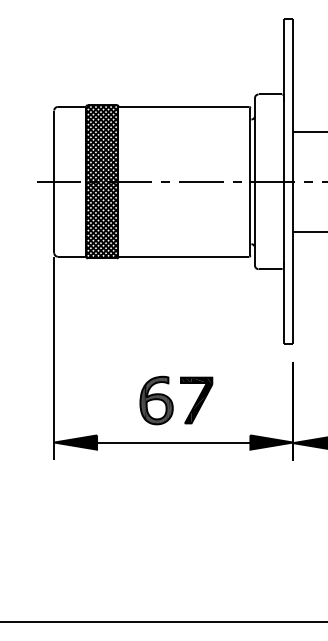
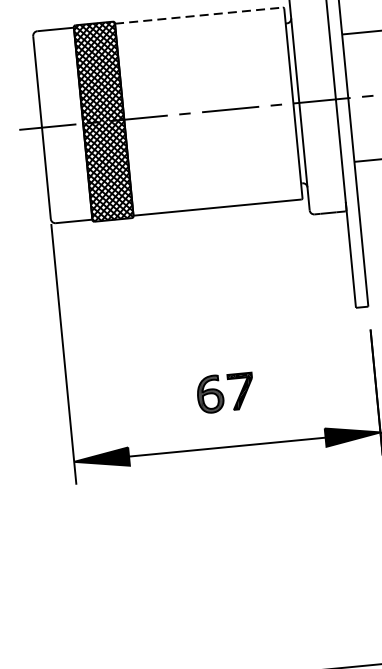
line: (184, 106) -> (199, 15), solid -> dashed
part: (176, 400) -> (225, 392), size x0.6

